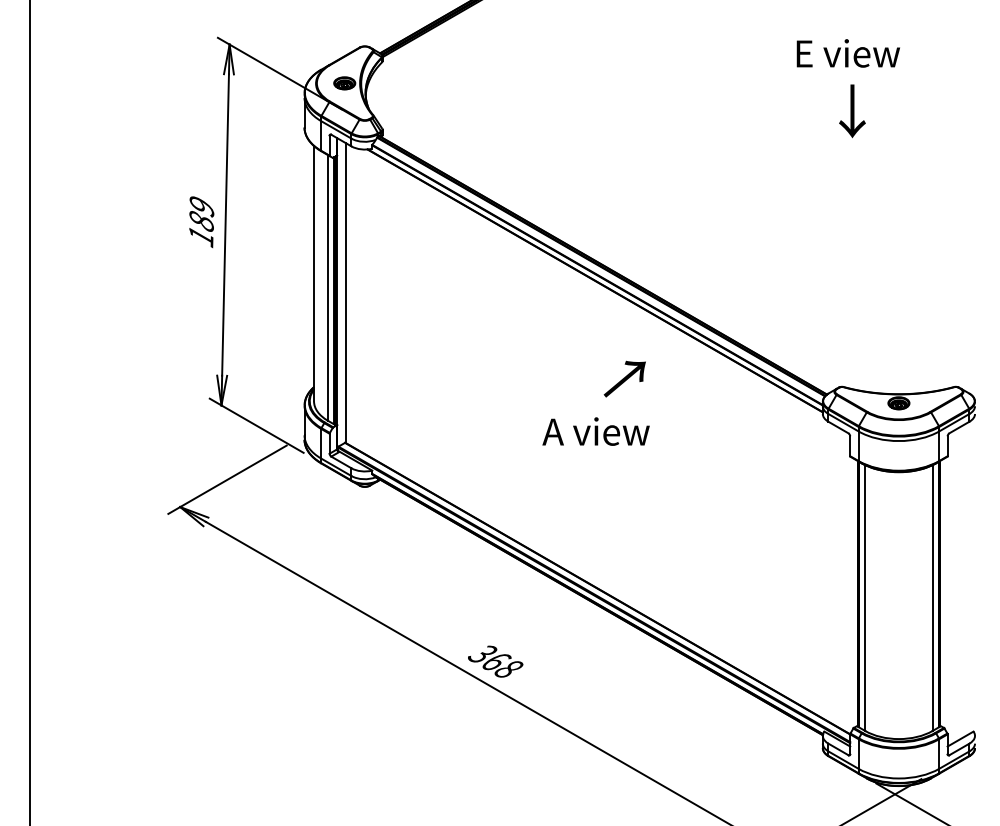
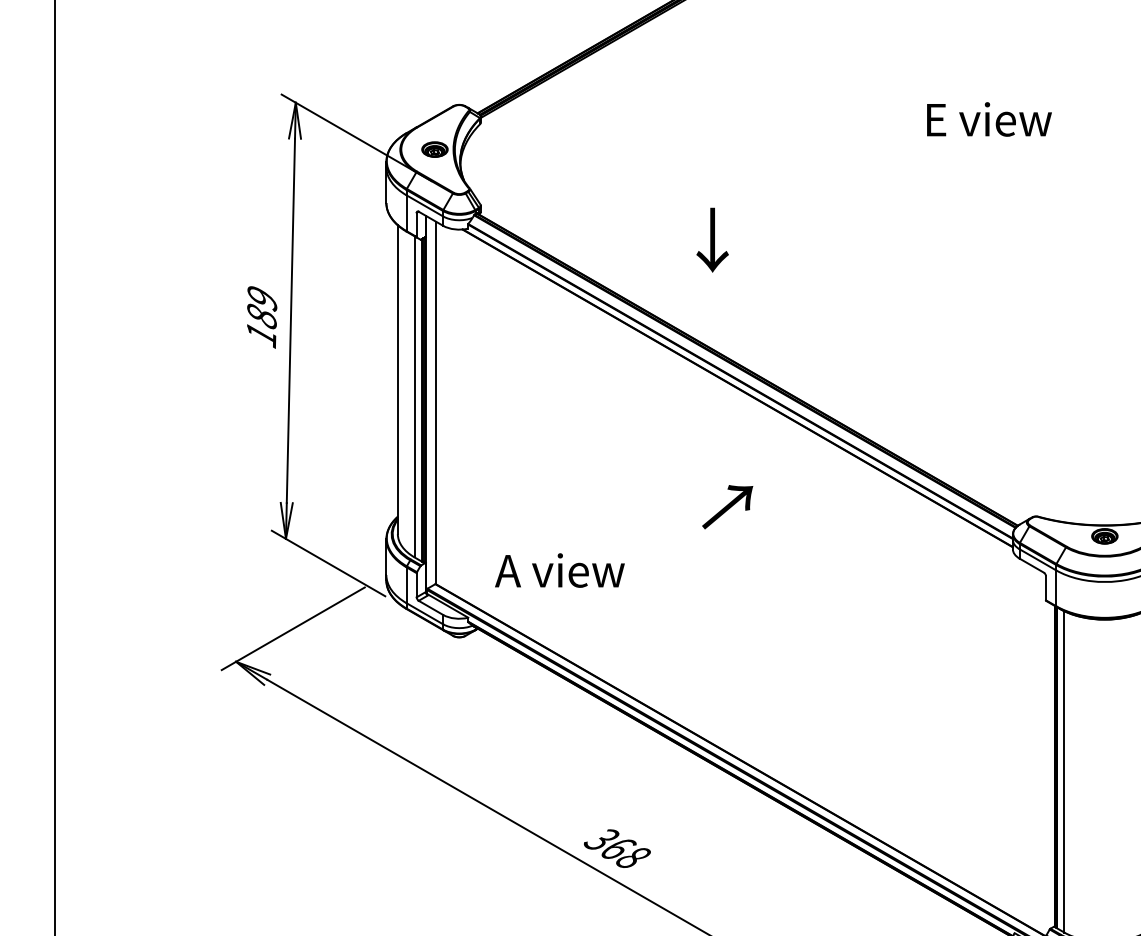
text: (847, 53) -> (988, 119), moved
text: (852, 111) -> (712, 240), moved
text: (624, 378) -> (727, 506), moved
text: (595, 431) -> (559, 570), moved

